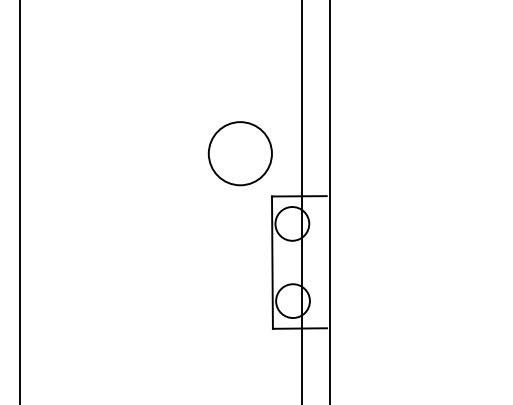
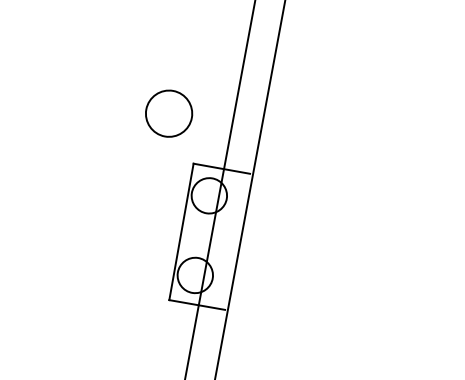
circle: (239, 153) -> (168, 113), size x0.7

